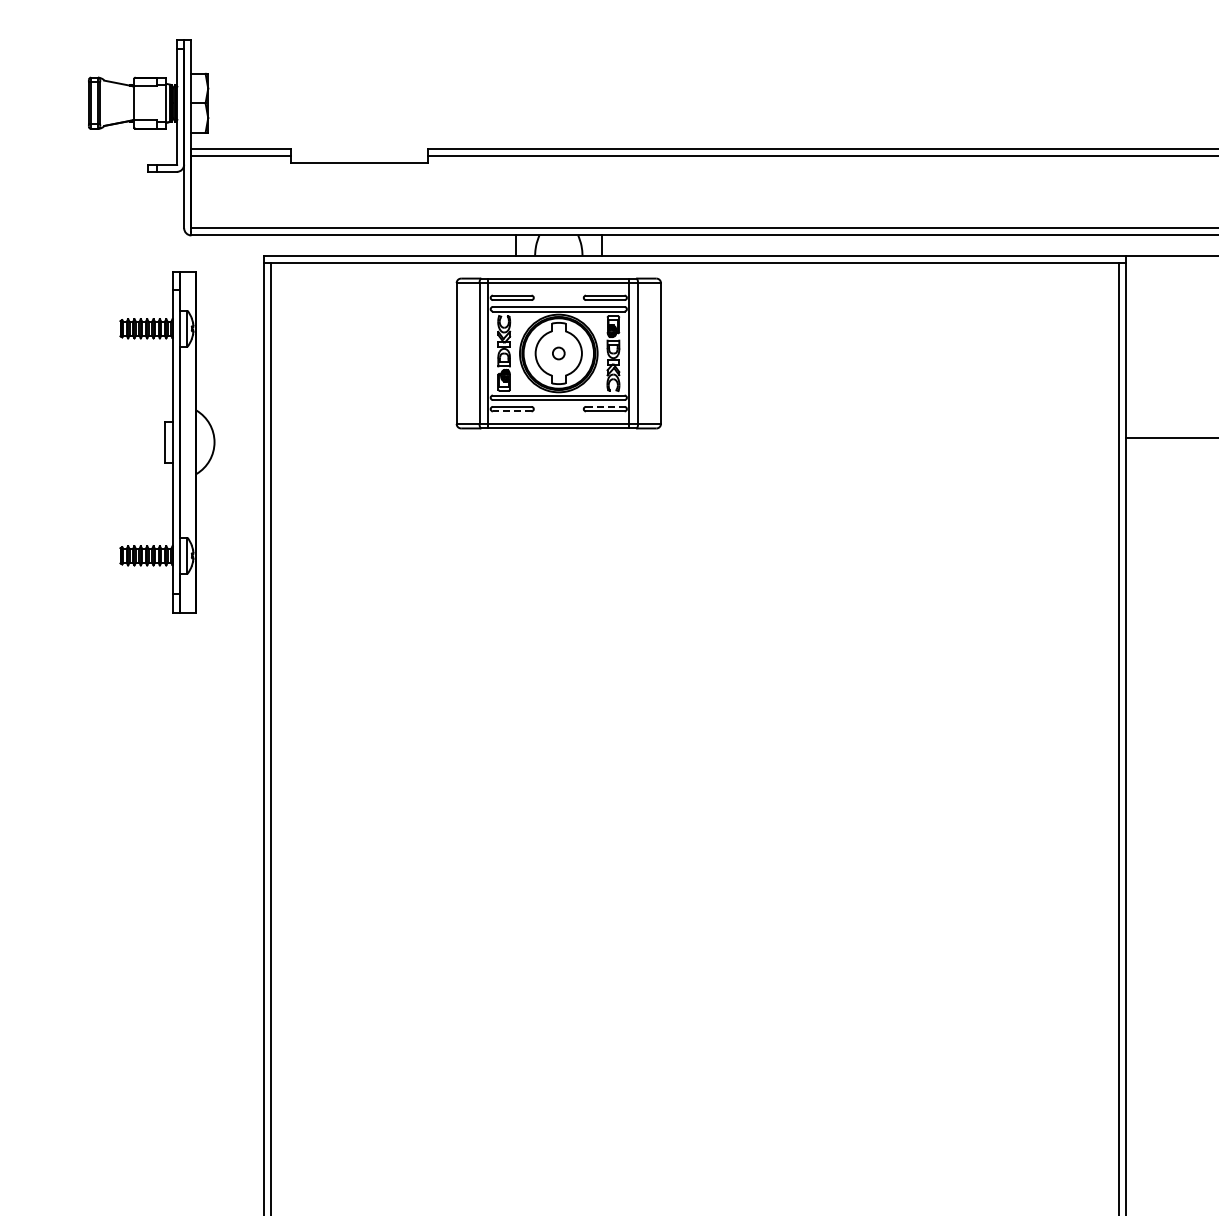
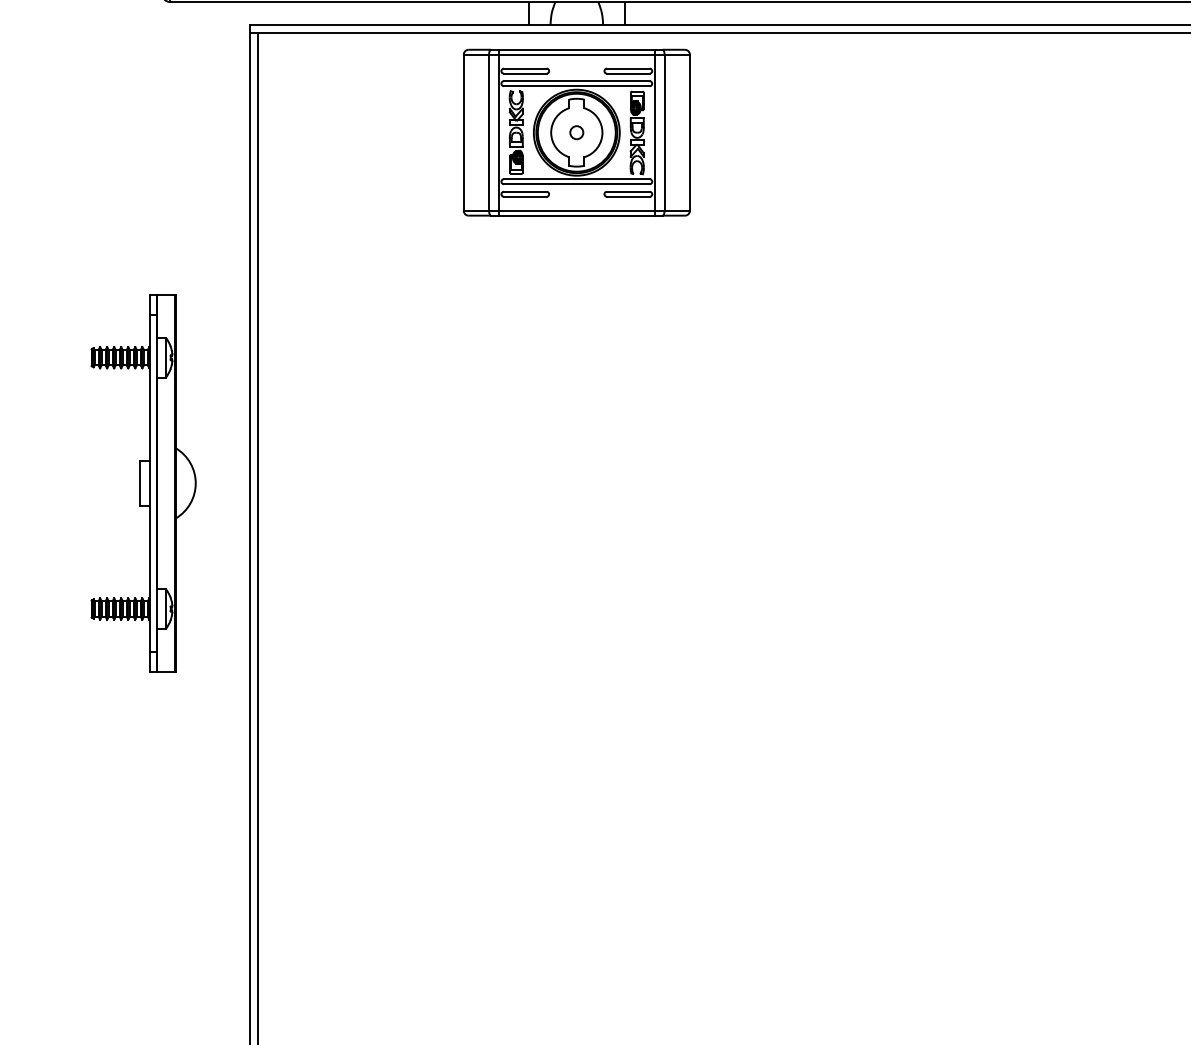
line: (605, 406) -> (628, 191), dashed -> solid
line: (511, 411) -> (524, 196), dashed -> solid
part: (167, 442) -> (143, 483), moved

